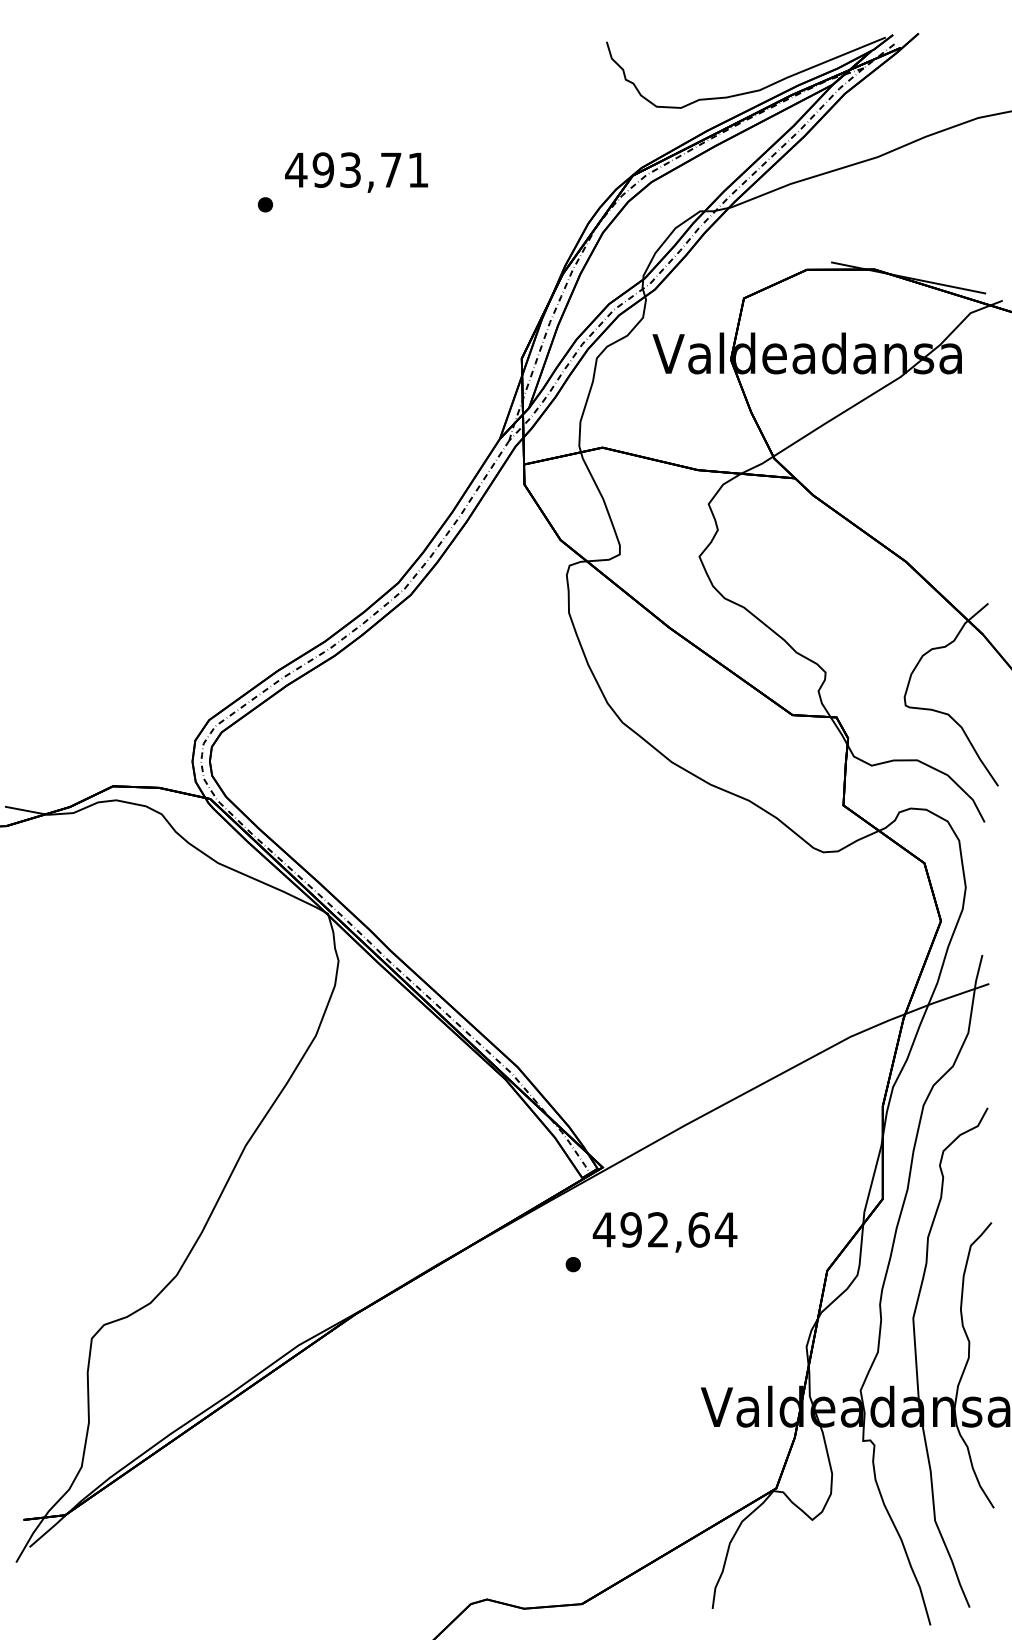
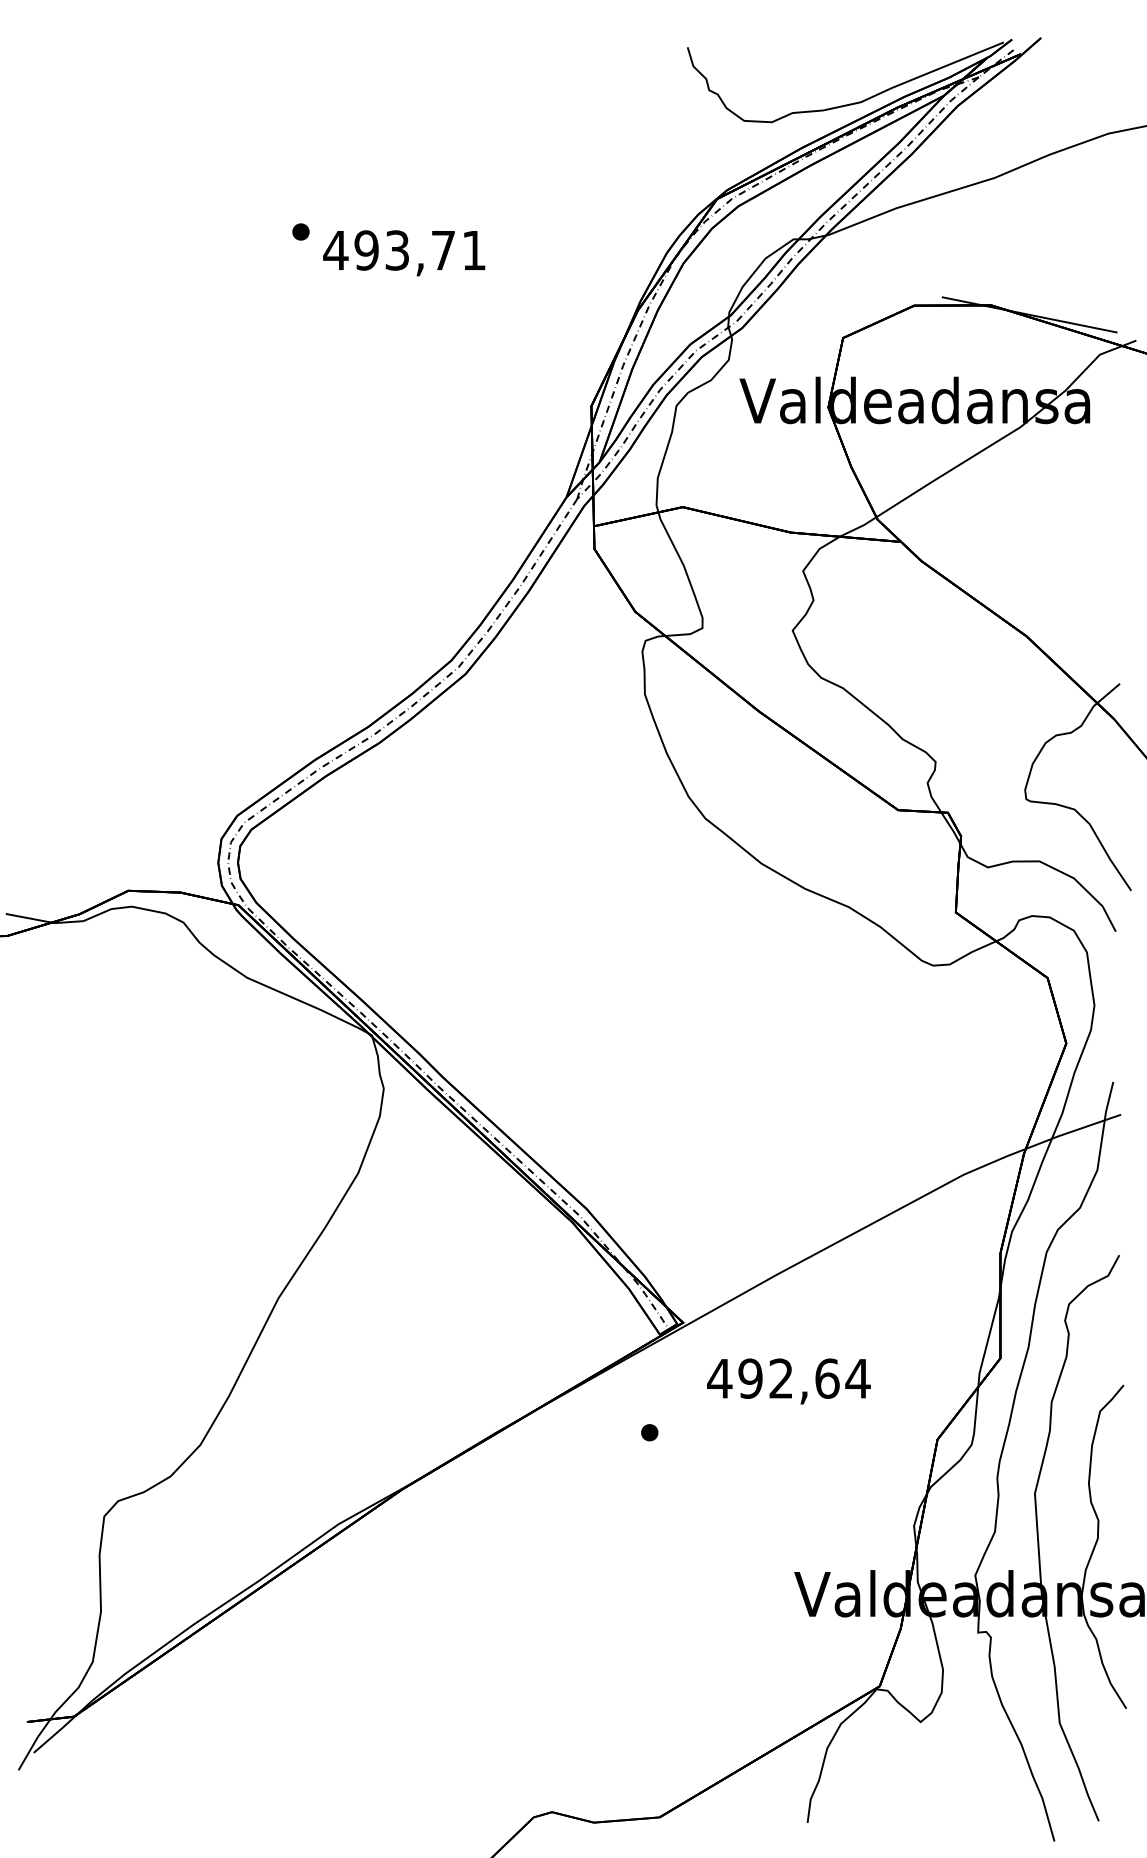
text: (356, 172) -> (404, 253), moved
text: (664, 1232) -> (788, 1381), moved

